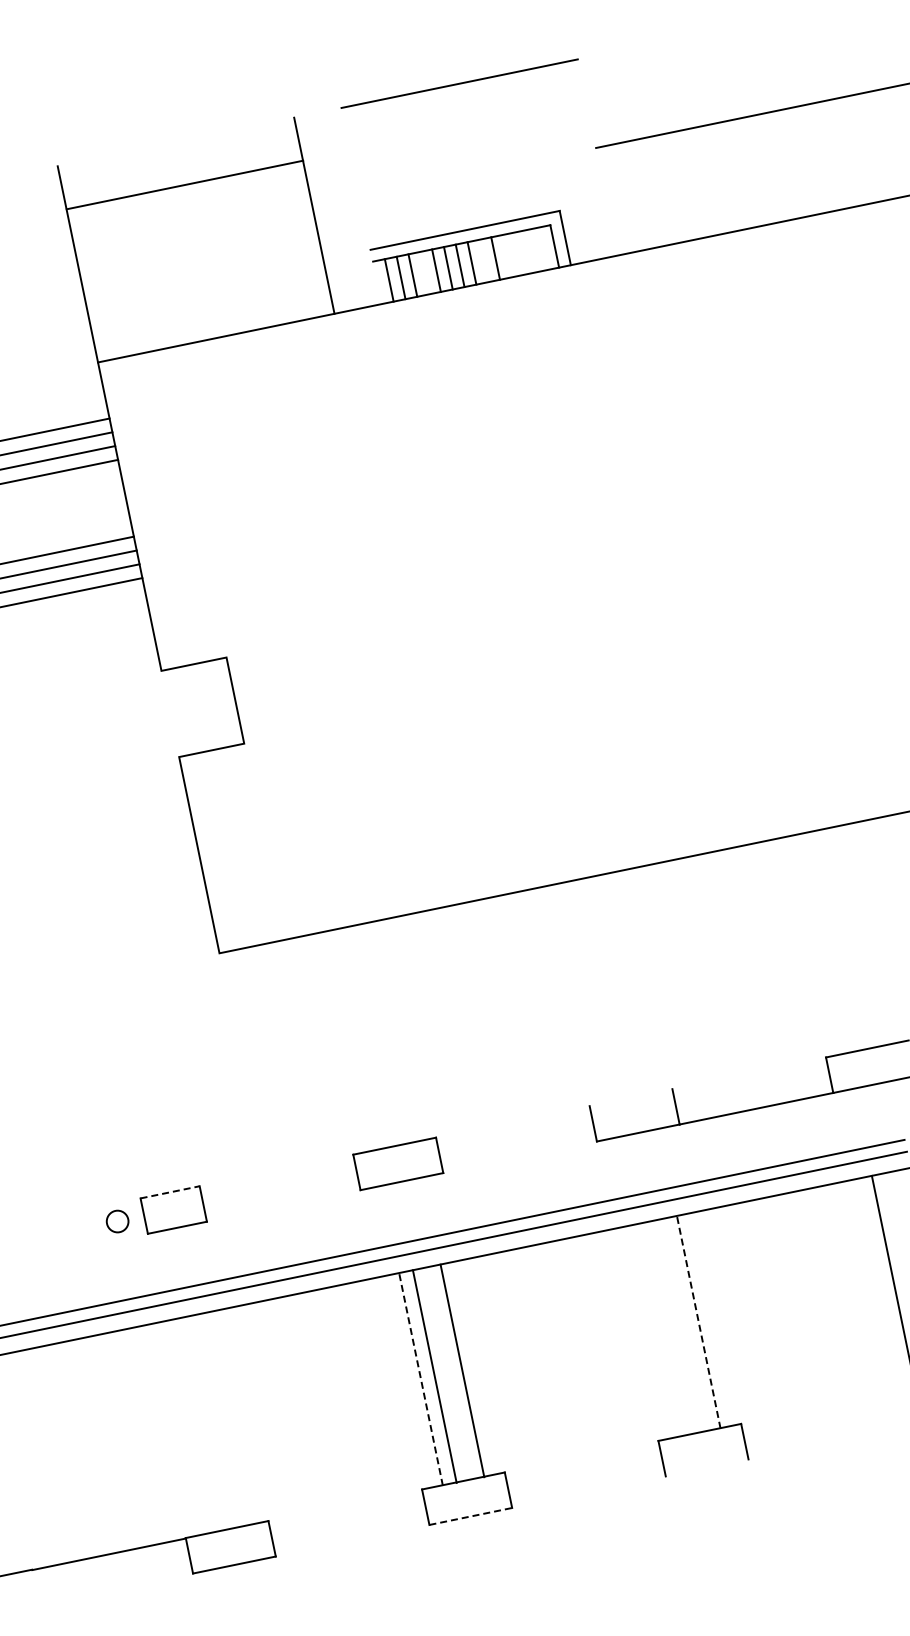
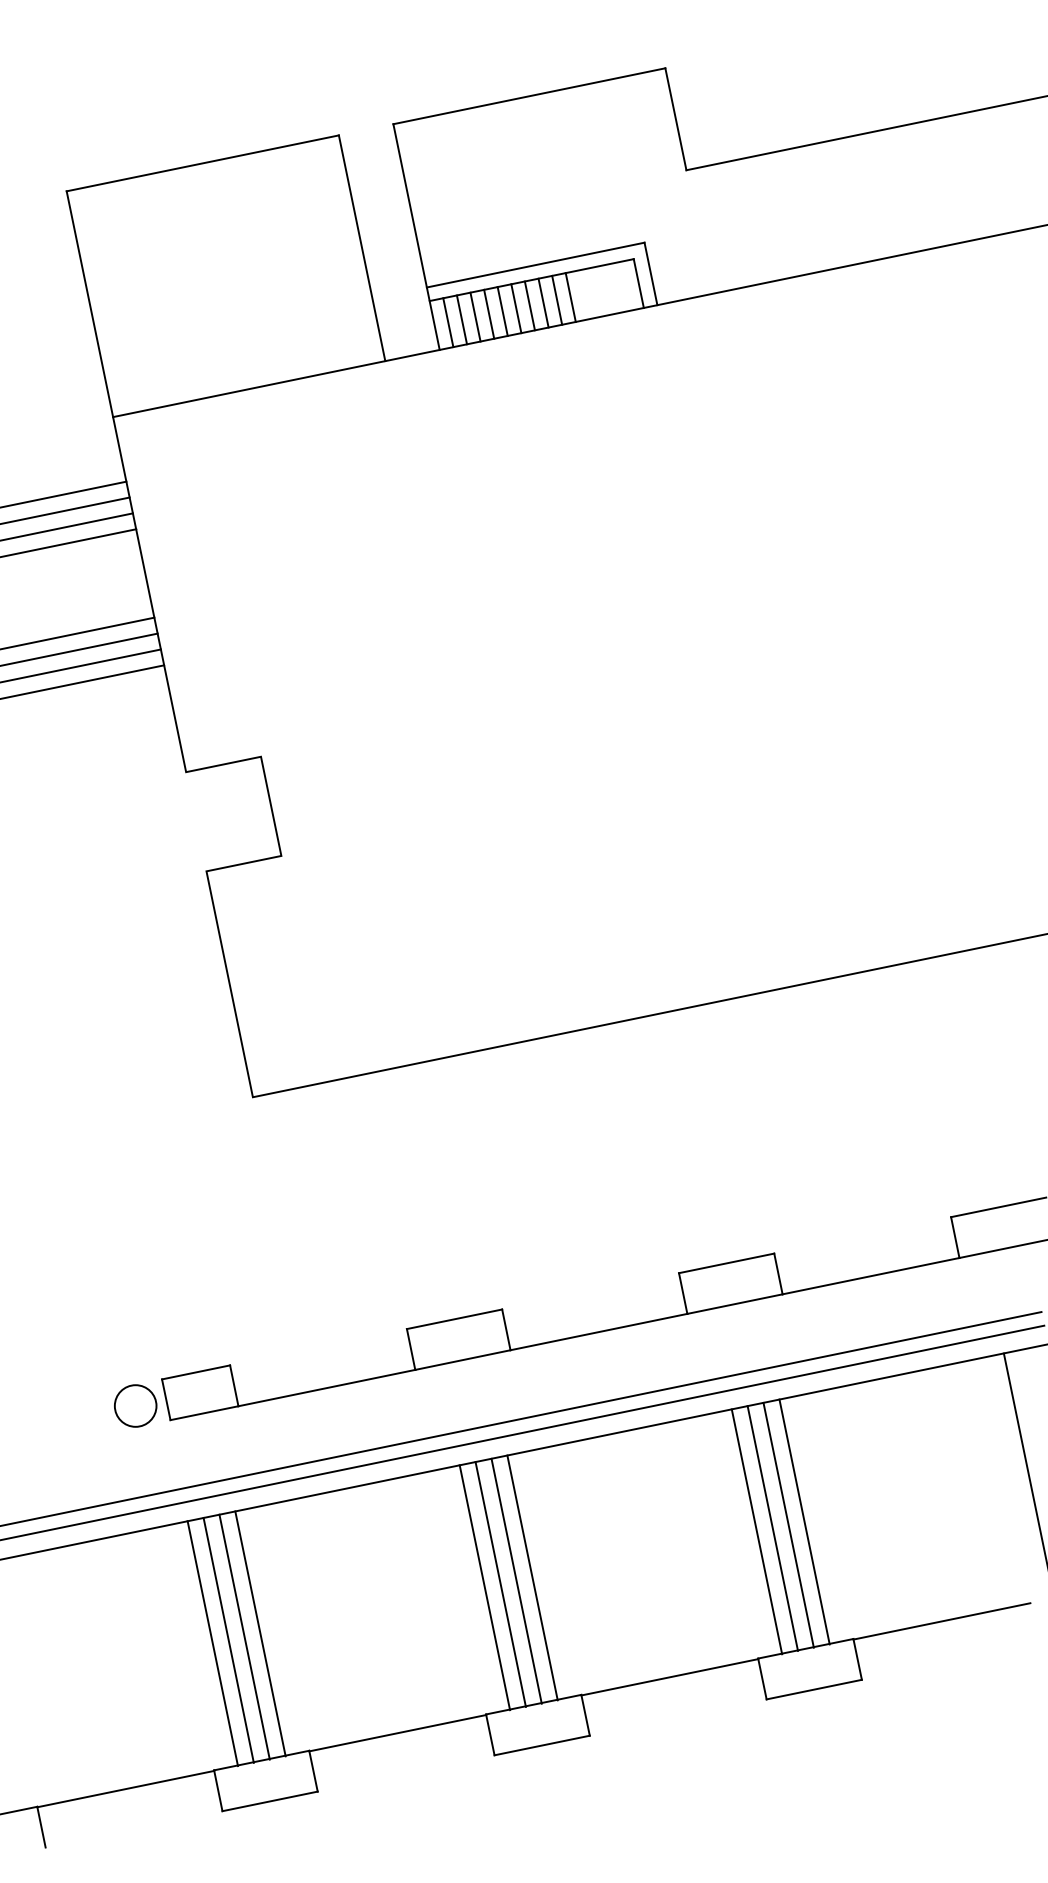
line: (586, 103) -> (675, 119), added
line: (184, 184) -> (202, 162), moved
line: (361, 205) -> (416, 236), added
line: (483, 260) -> (556, 299), added
line: (424, 272) -> (488, 313), added
line: (630, 1097) -> (726, 1263), added
line: (519, 1157) -> (598, 1332), added
line: (170, 1192) -> (196, 1372), dashed -> solid
line: (283, 1205) -> (326, 1387), added
circle: (117, 1221) -> (135, 1405), size x1.67
line: (698, 1322) -> (804, 1522), dashed -> solid
line: (684, 1324) -> (788, 1524), added
line: (671, 1327) -> (773, 1527), added
line: (657, 1330) -> (757, 1531), added
line: (448, 1373) -> (516, 1580), added
line: (421, 1379) -> (485, 1587), dashed -> solid
line: (817, 1408) -> (941, 1621), added
line: (225, 1419) -> (259, 1633), added
line: (212, 1421) -> (244, 1636), added
line: (198, 1424) -> (228, 1639), added
line: (184, 1427) -> (212, 1643), added
line: (581, 1456) -> (669, 1676), added
line: (706, 1467) -> (813, 1689), added
line: (345, 1505) -> (397, 1732), added
line: (471, 1516) -> (542, 1745), dashed -> solid
line: (35, 1587) -> (41, 1827), added

